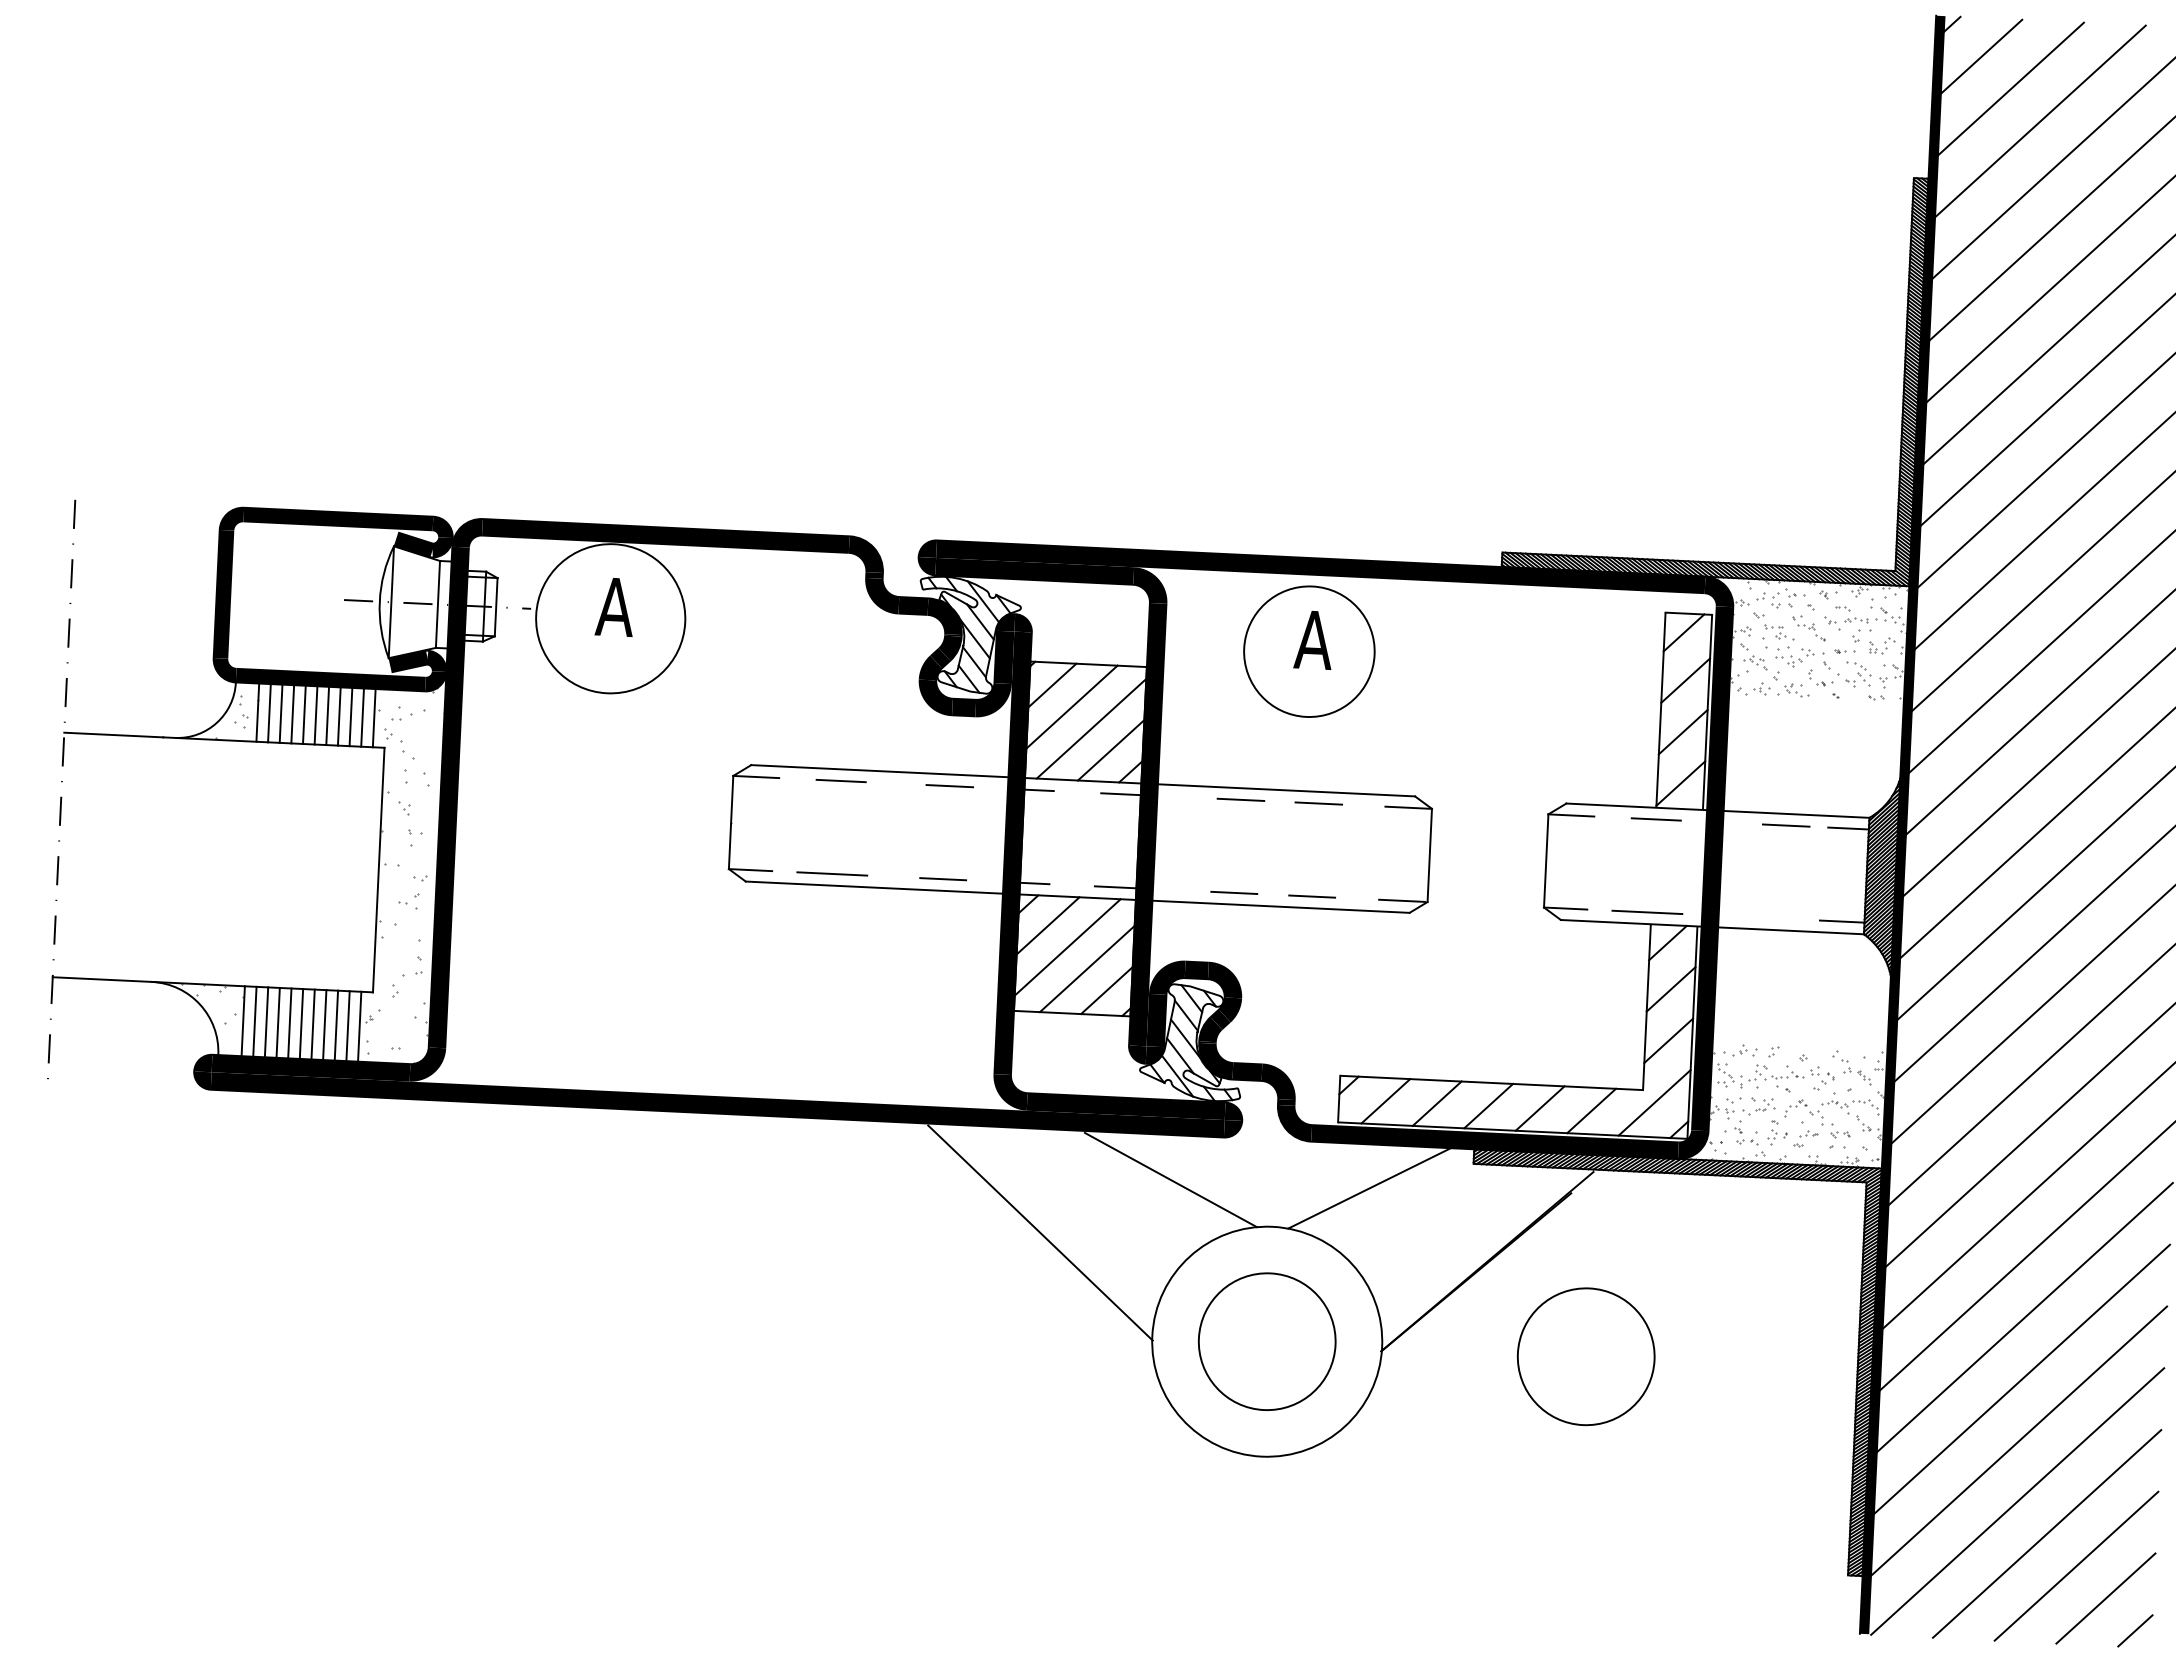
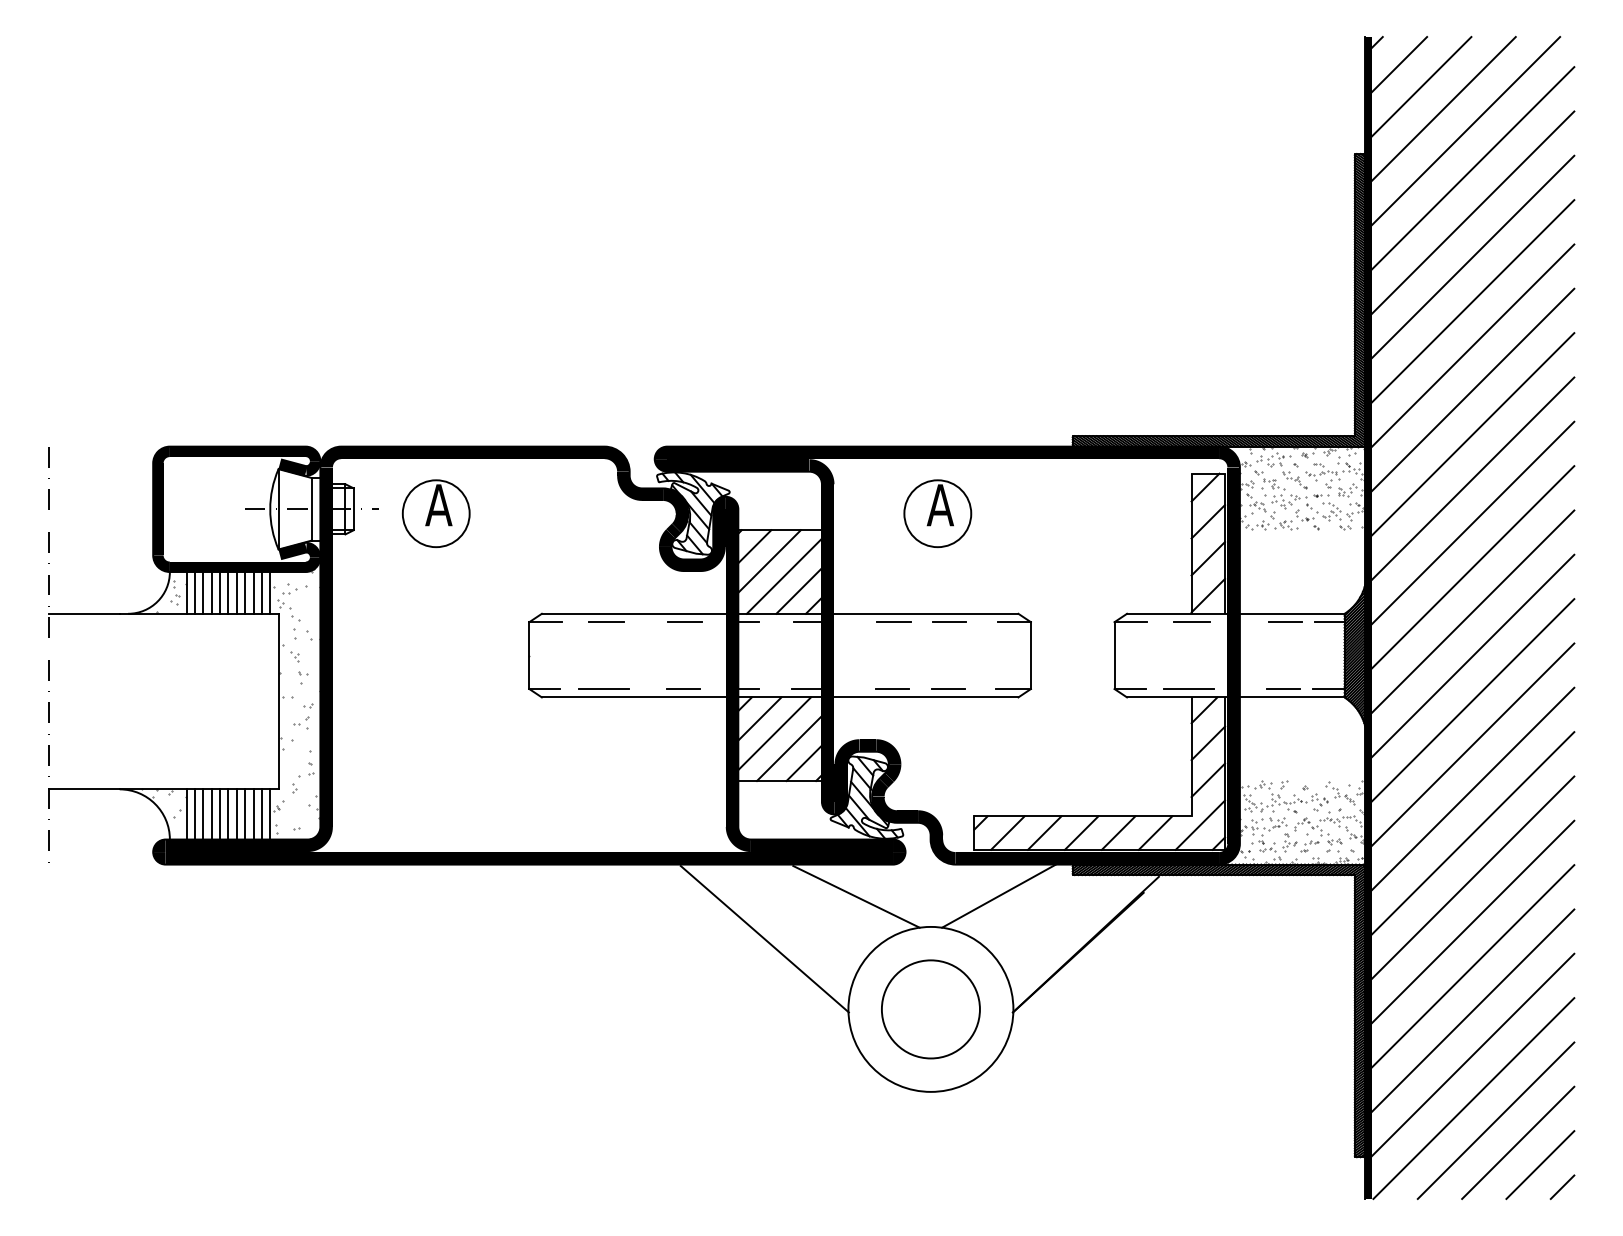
circle: (609, 618) -> (435, 513), size x0.62
circle: (1308, 651) -> (937, 513), size x0.71
line: (1779, 919) -> (1283, 689), added
circle: (1585, 1356) -> (1159, 1009), removed

